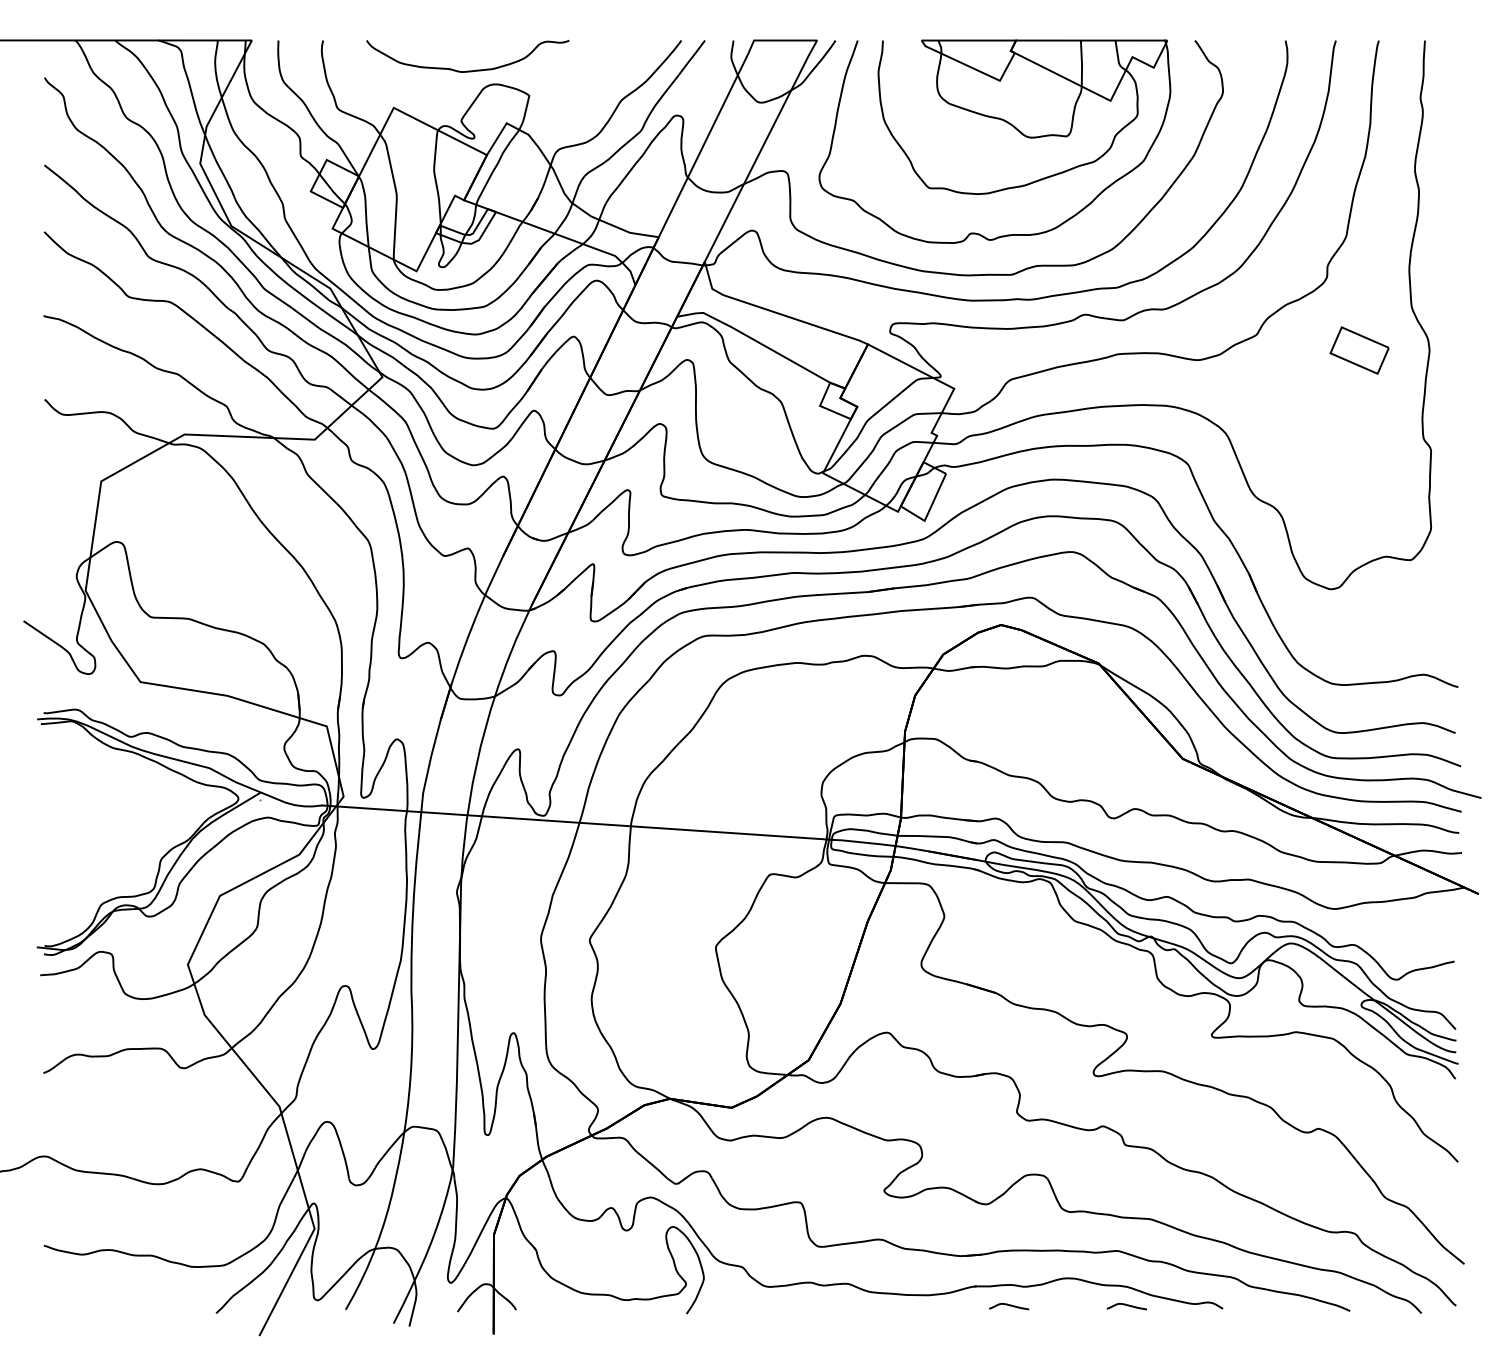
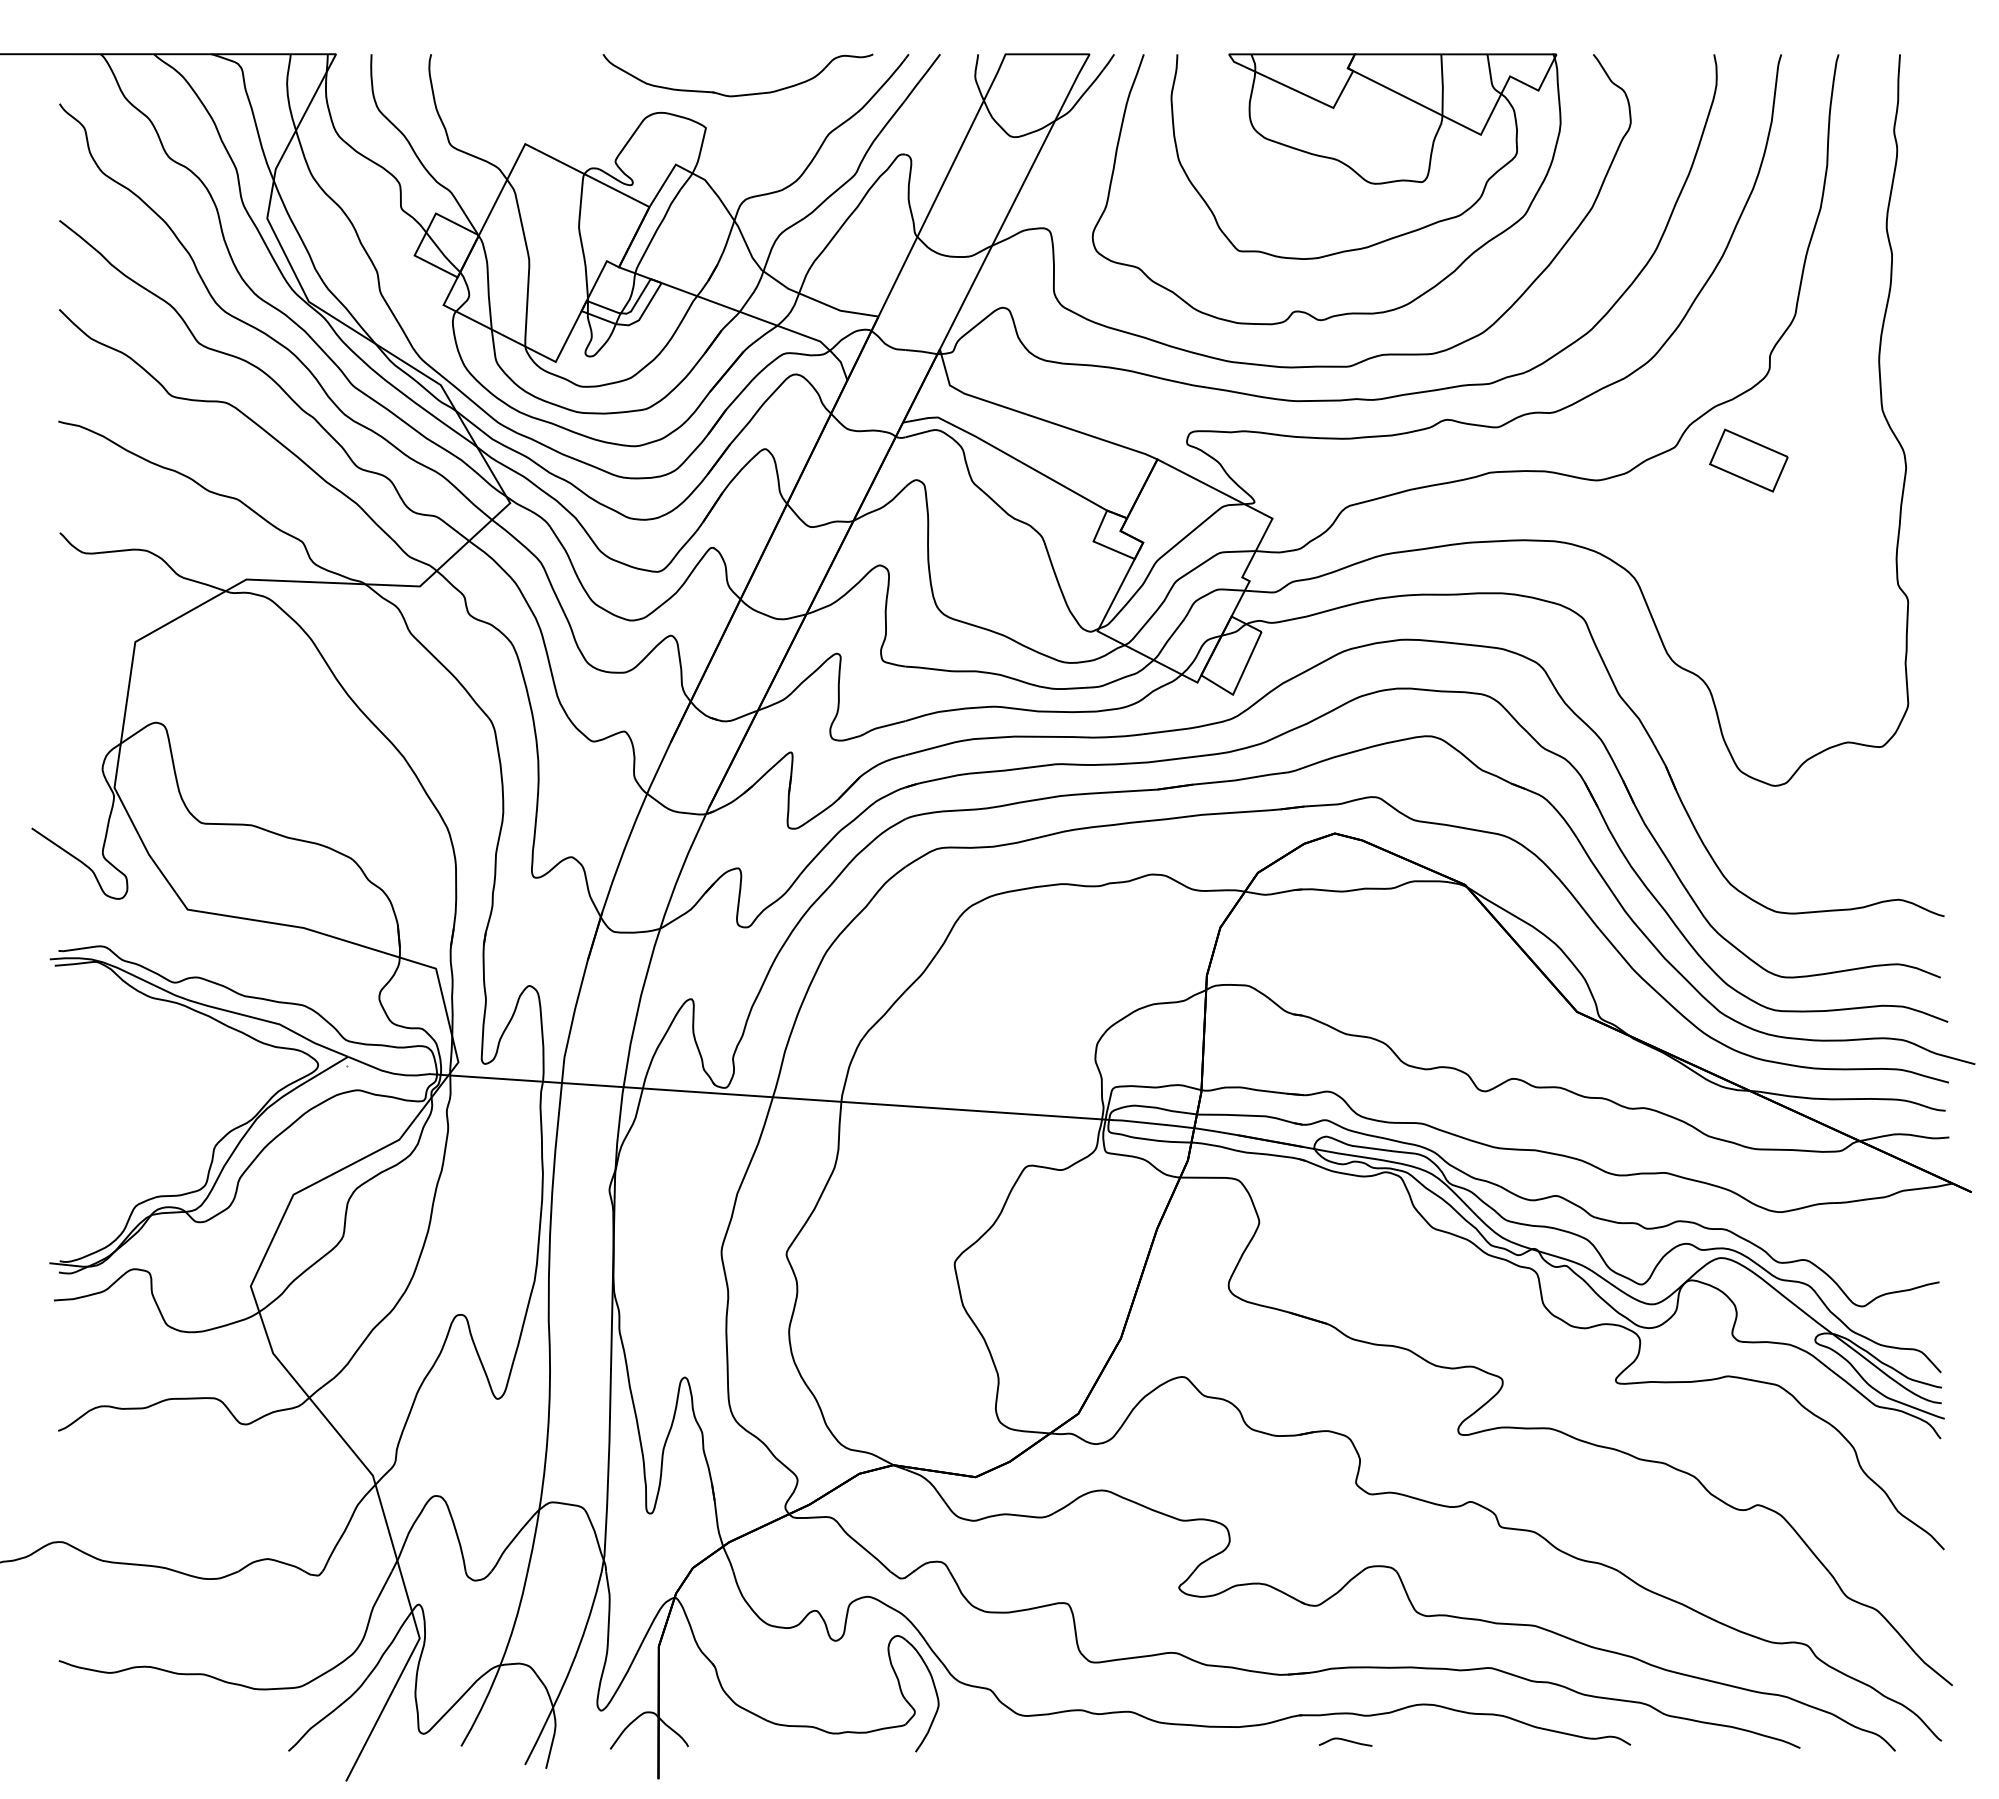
part: (468, 70) -> (738, 94), moved
part: (1359, 350) -> (1748, 460), moved
curve: (1126, 1305) -> (1502, 1740), removed

